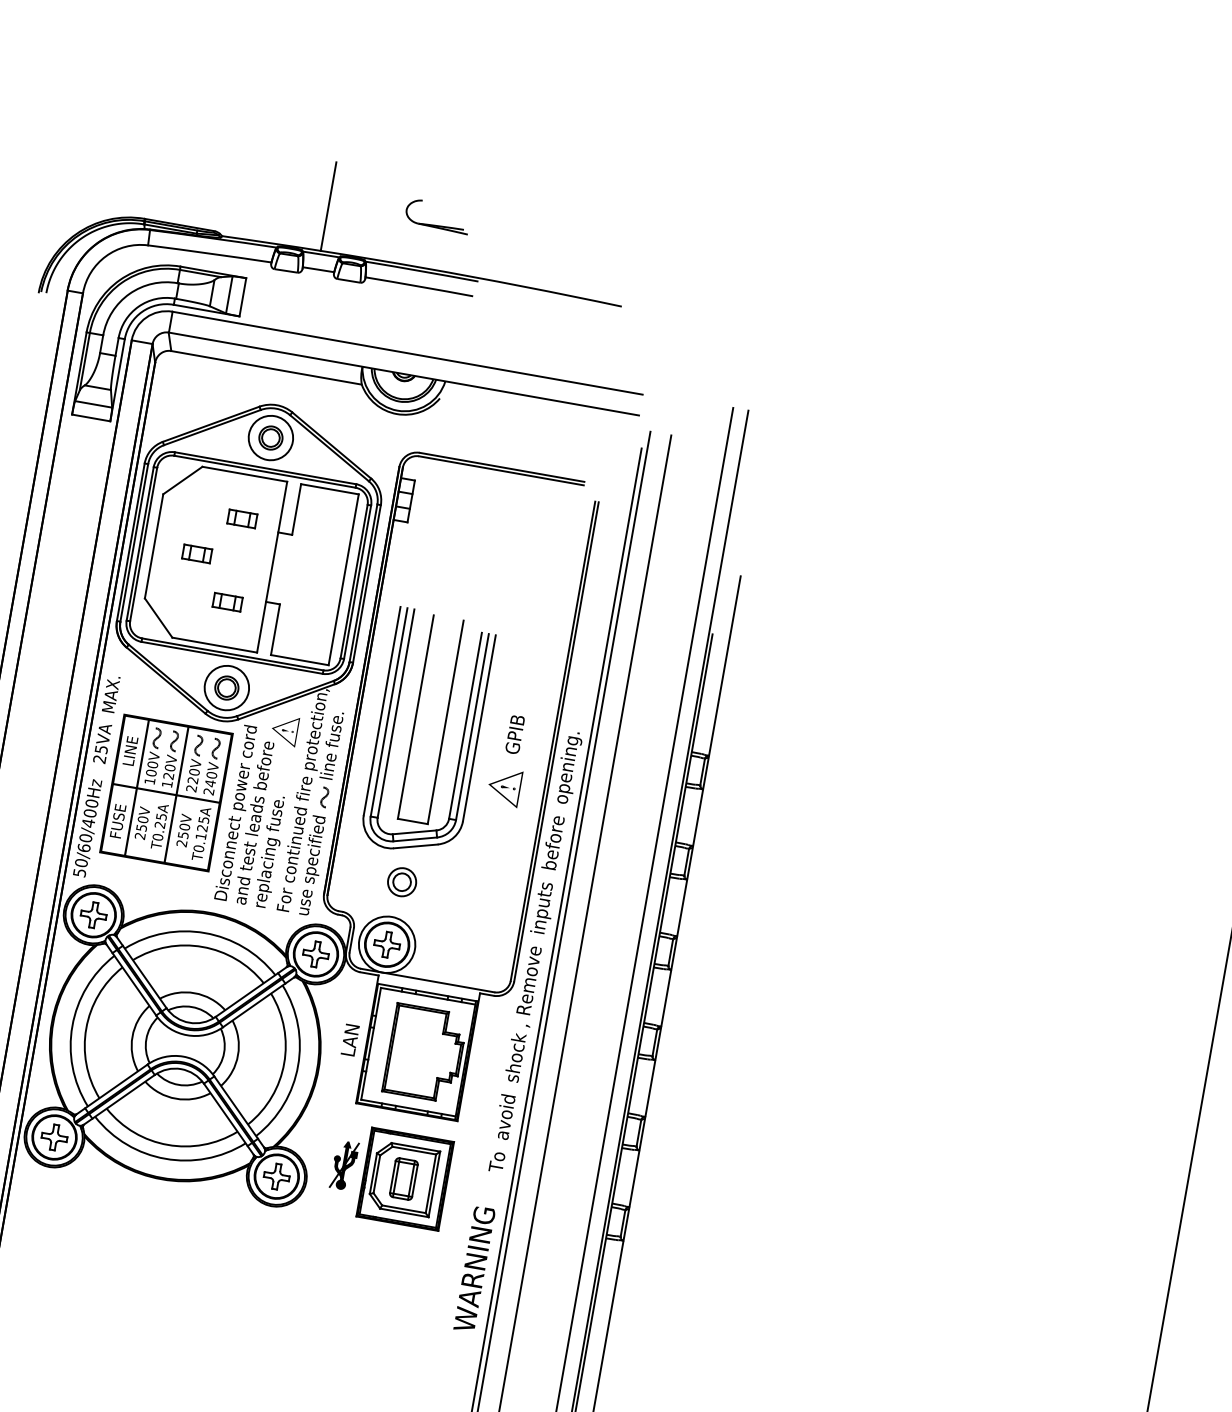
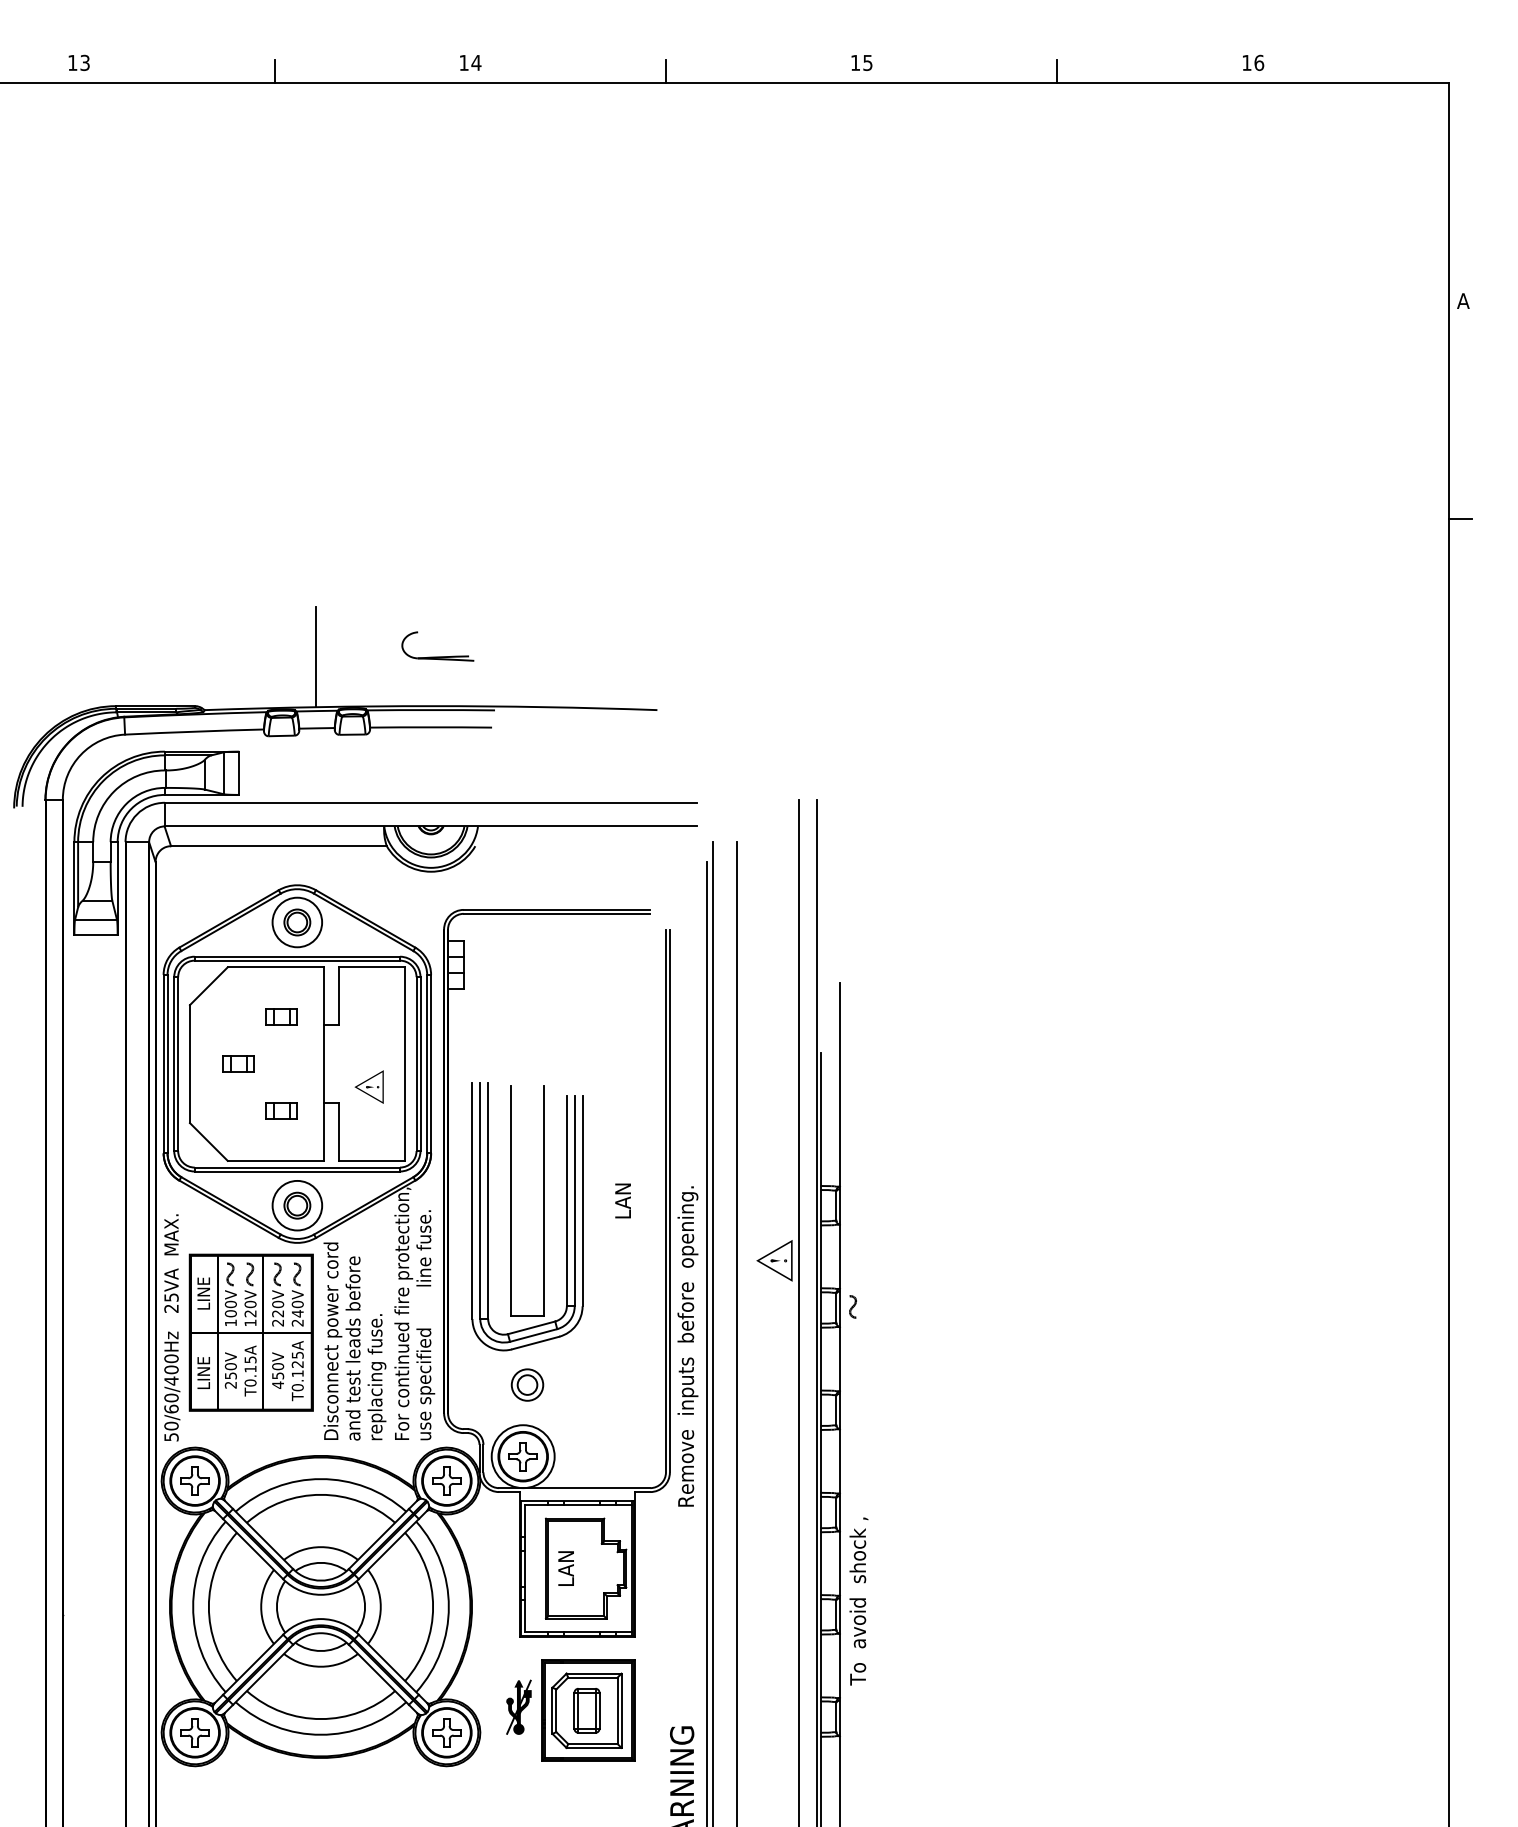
part: (284, 729) -> (368, 1086), moved
text: (515, 734) -> (623, 1200), GPIB -> LAN
part: (504, 786) -> (774, 1260), moved
curve: (324, 796) -> (852, 1306), moved
text: (118, 820) -> (203, 1372), FUSE -> LINE
text: (160, 824) -> (250, 1368), T0.25A -> T0.15A
text: (181, 842) -> (277, 1384), 250V -> 450V
text: (349, 1039) -> (565, 1568), moved
text: (508, 1098) -> (858, 1601), moved

